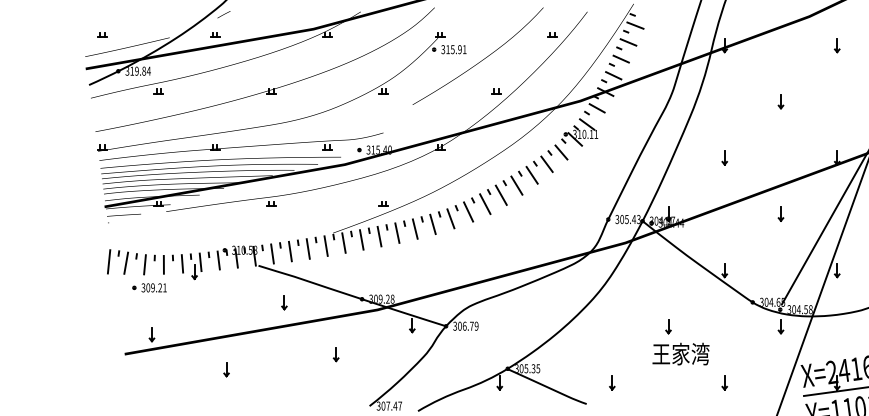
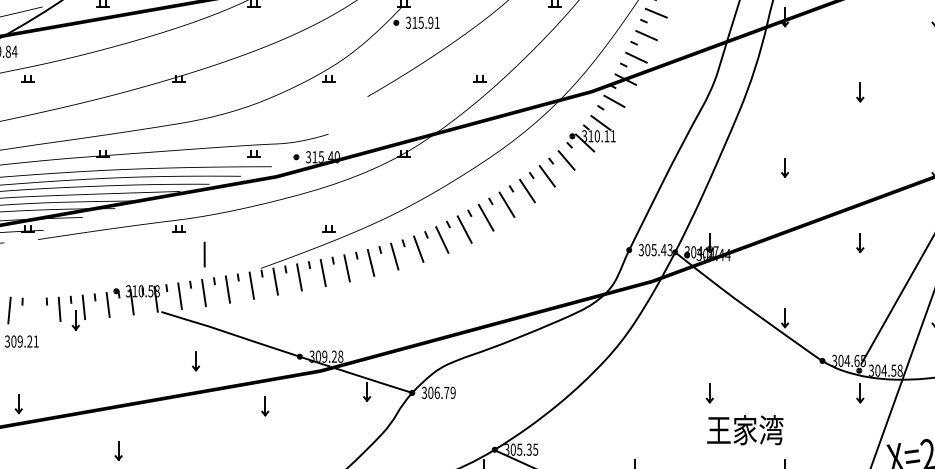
line: (163, 264) -> (204, 254), moved
text: (680, 353) -> (744, 429), moved
part: (335, 354) -> (264, 406), moved

